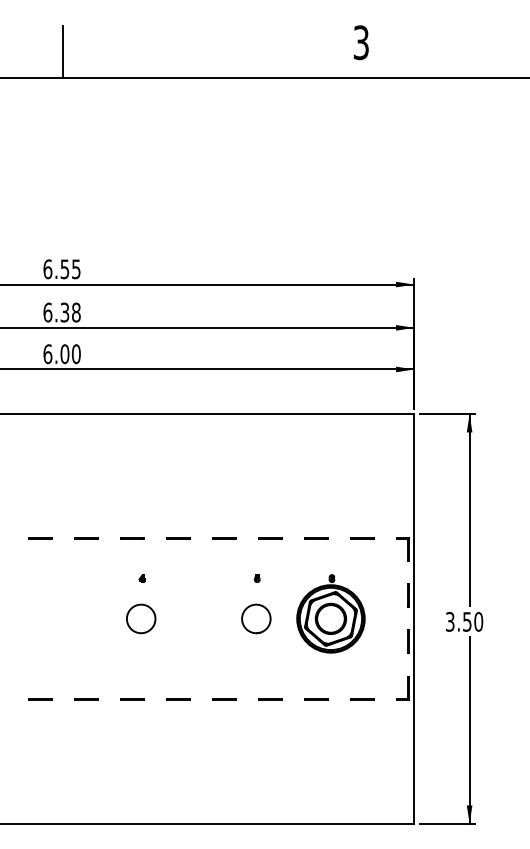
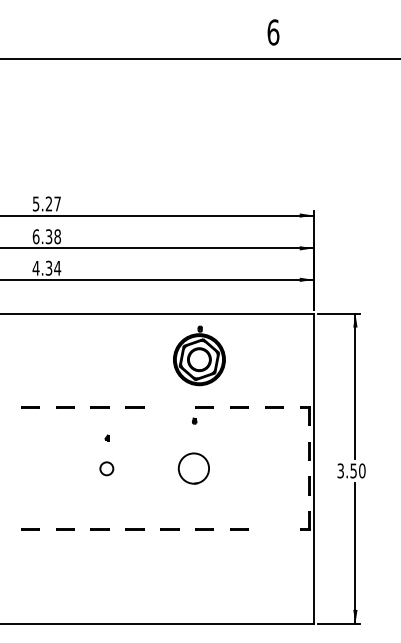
text: (361, 42) -> (273, 32), 3 -> 6
line: (62, 52) -> (47, 39), removed
text: (61, 268) -> (46, 203), 6.55 -> 5.27
text: (61, 353) -> (46, 267), 6.00 -> 4.34
line: (224, 538) -> (169, 407), removed
part: (257, 577) -> (194, 420), moved
part: (331, 613) -> (199, 355), moved
circle: (140, 618) -> (106, 468), size x0.6
circle: (255, 618) -> (193, 468), size x1.4
line: (362, 699) -> (274, 529), removed

